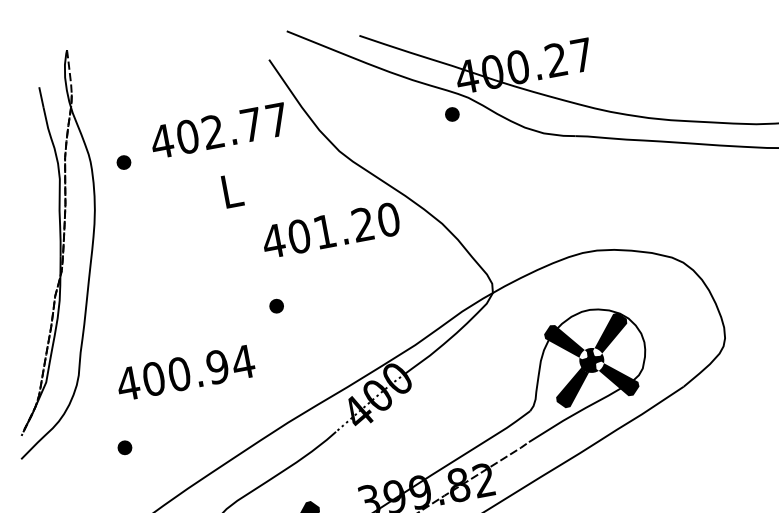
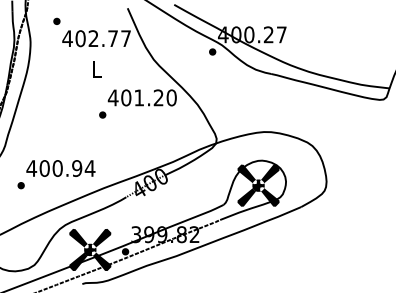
part: (122, 160) -> (56, 20), moved
part: (276, 305) -> (102, 114), moved
text: (184, 373) -> (60, 168), moved

